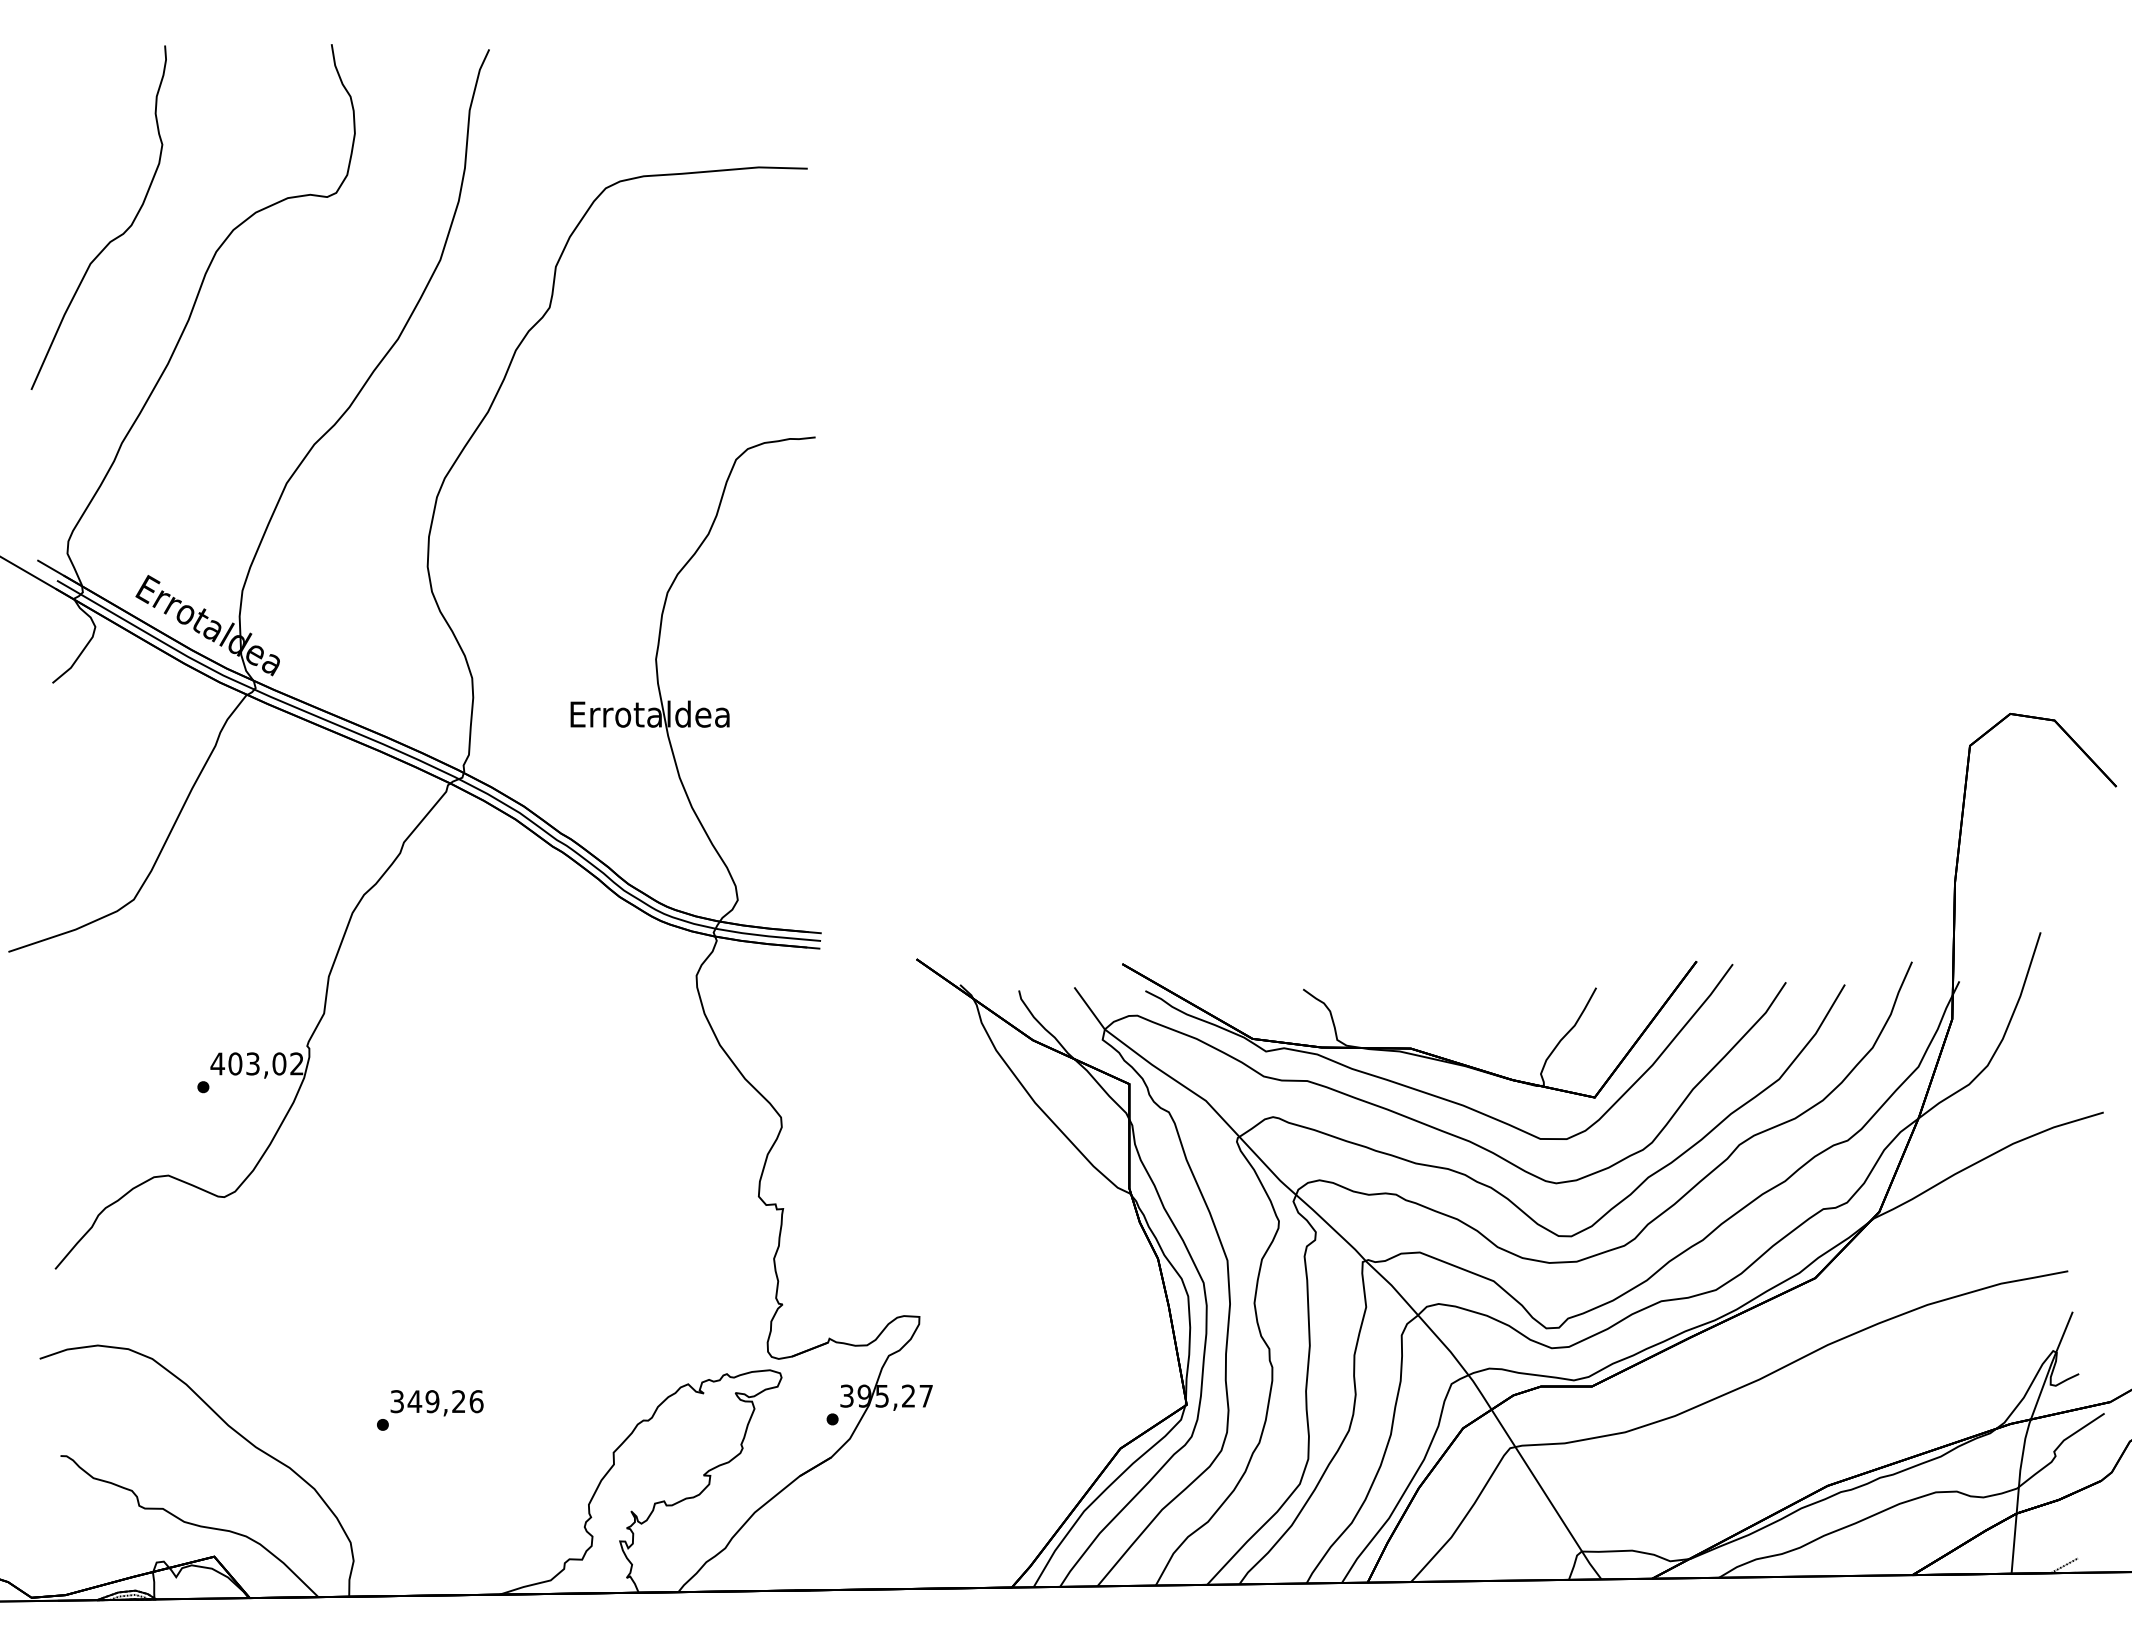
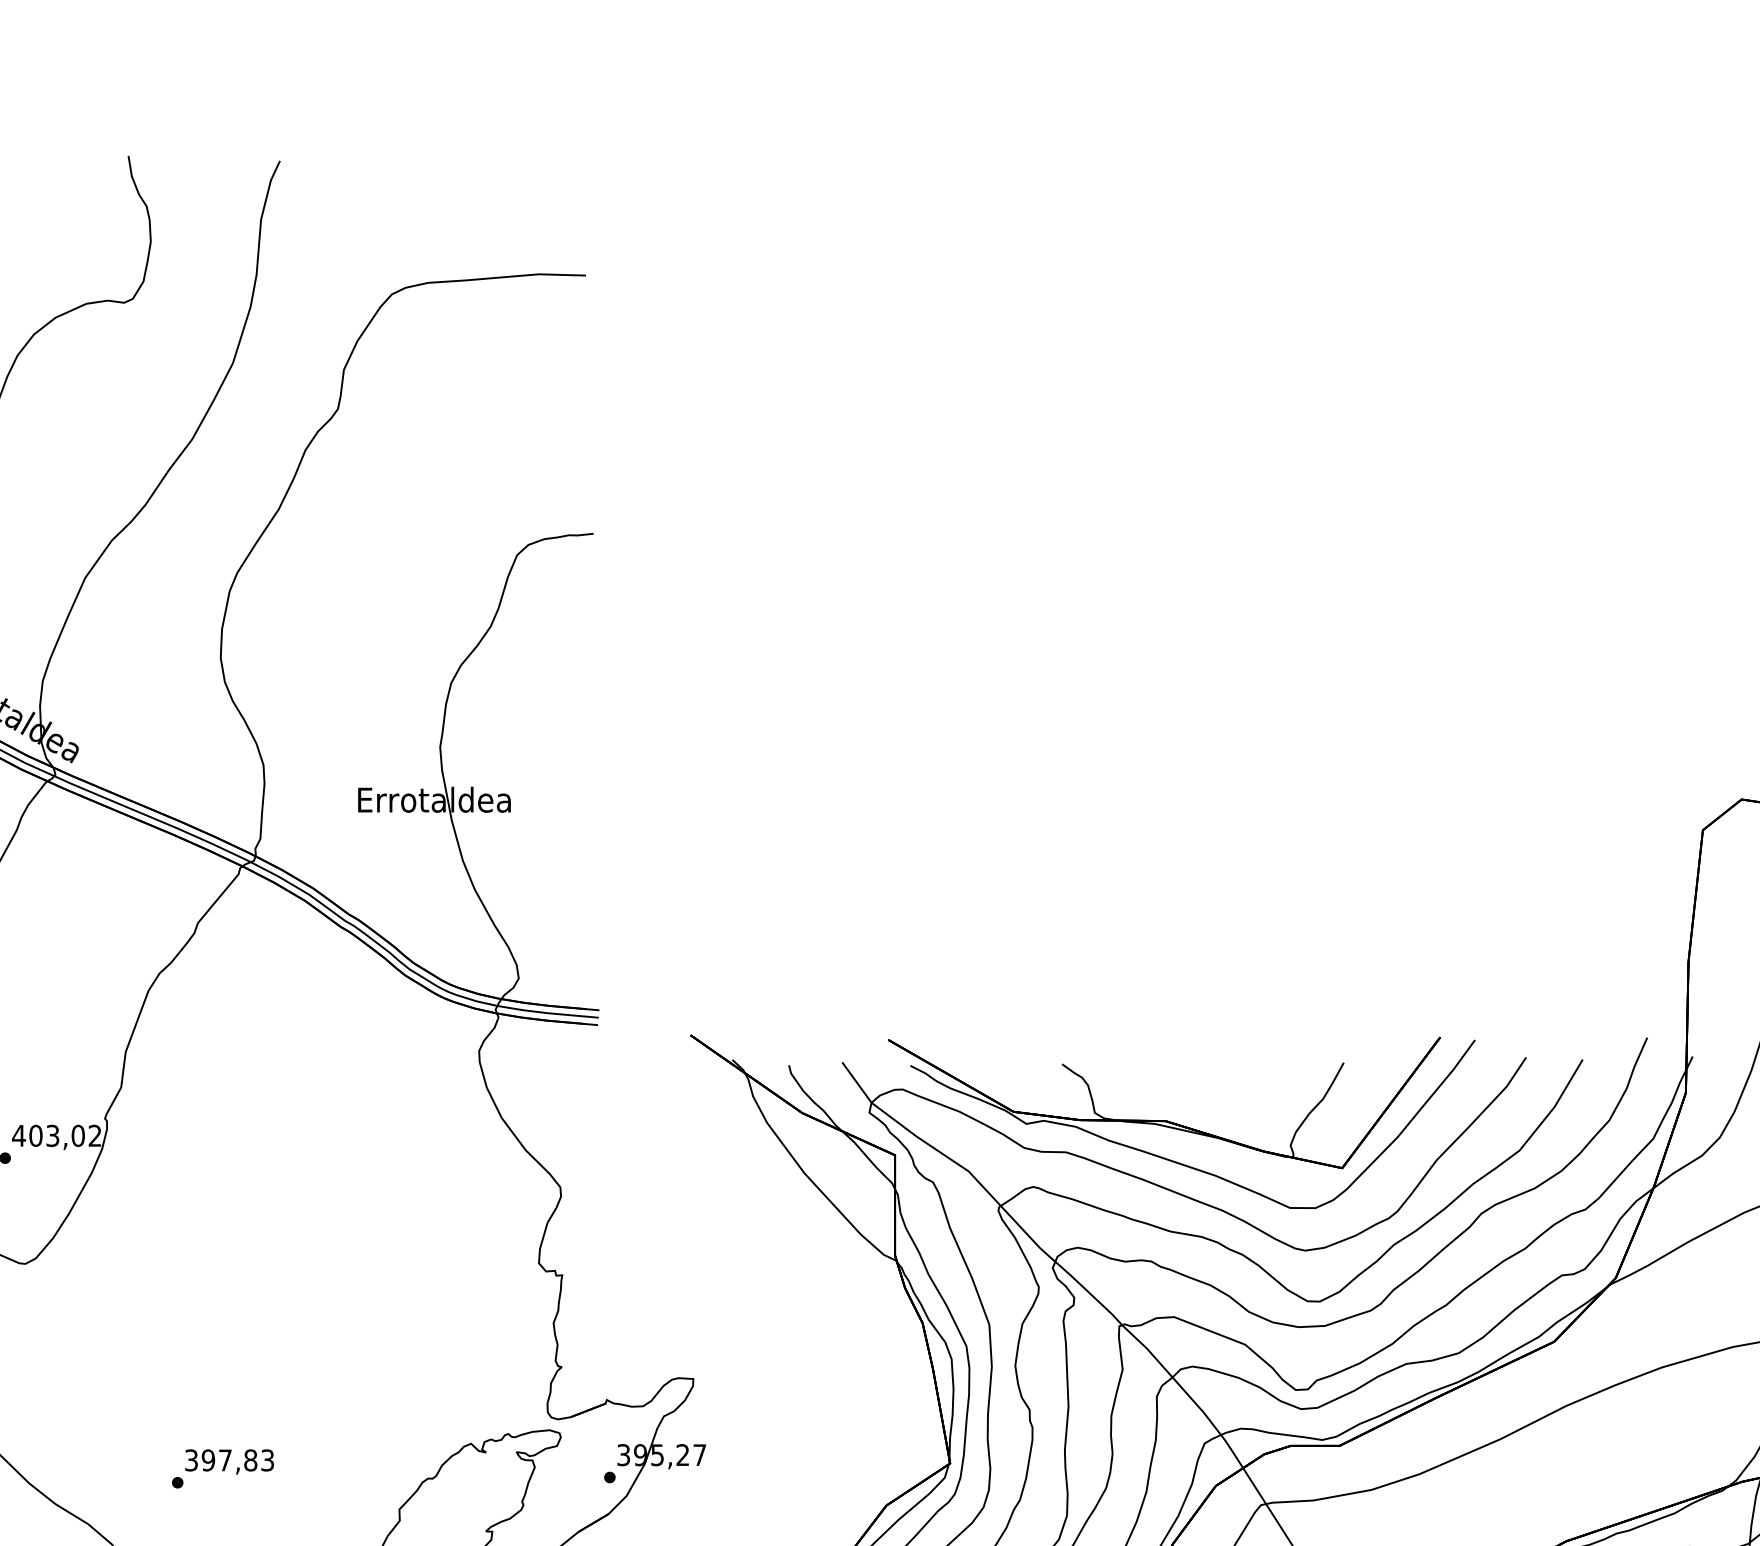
text: (445, 1401) -> (237, 1460), 349,26 -> 397,83

